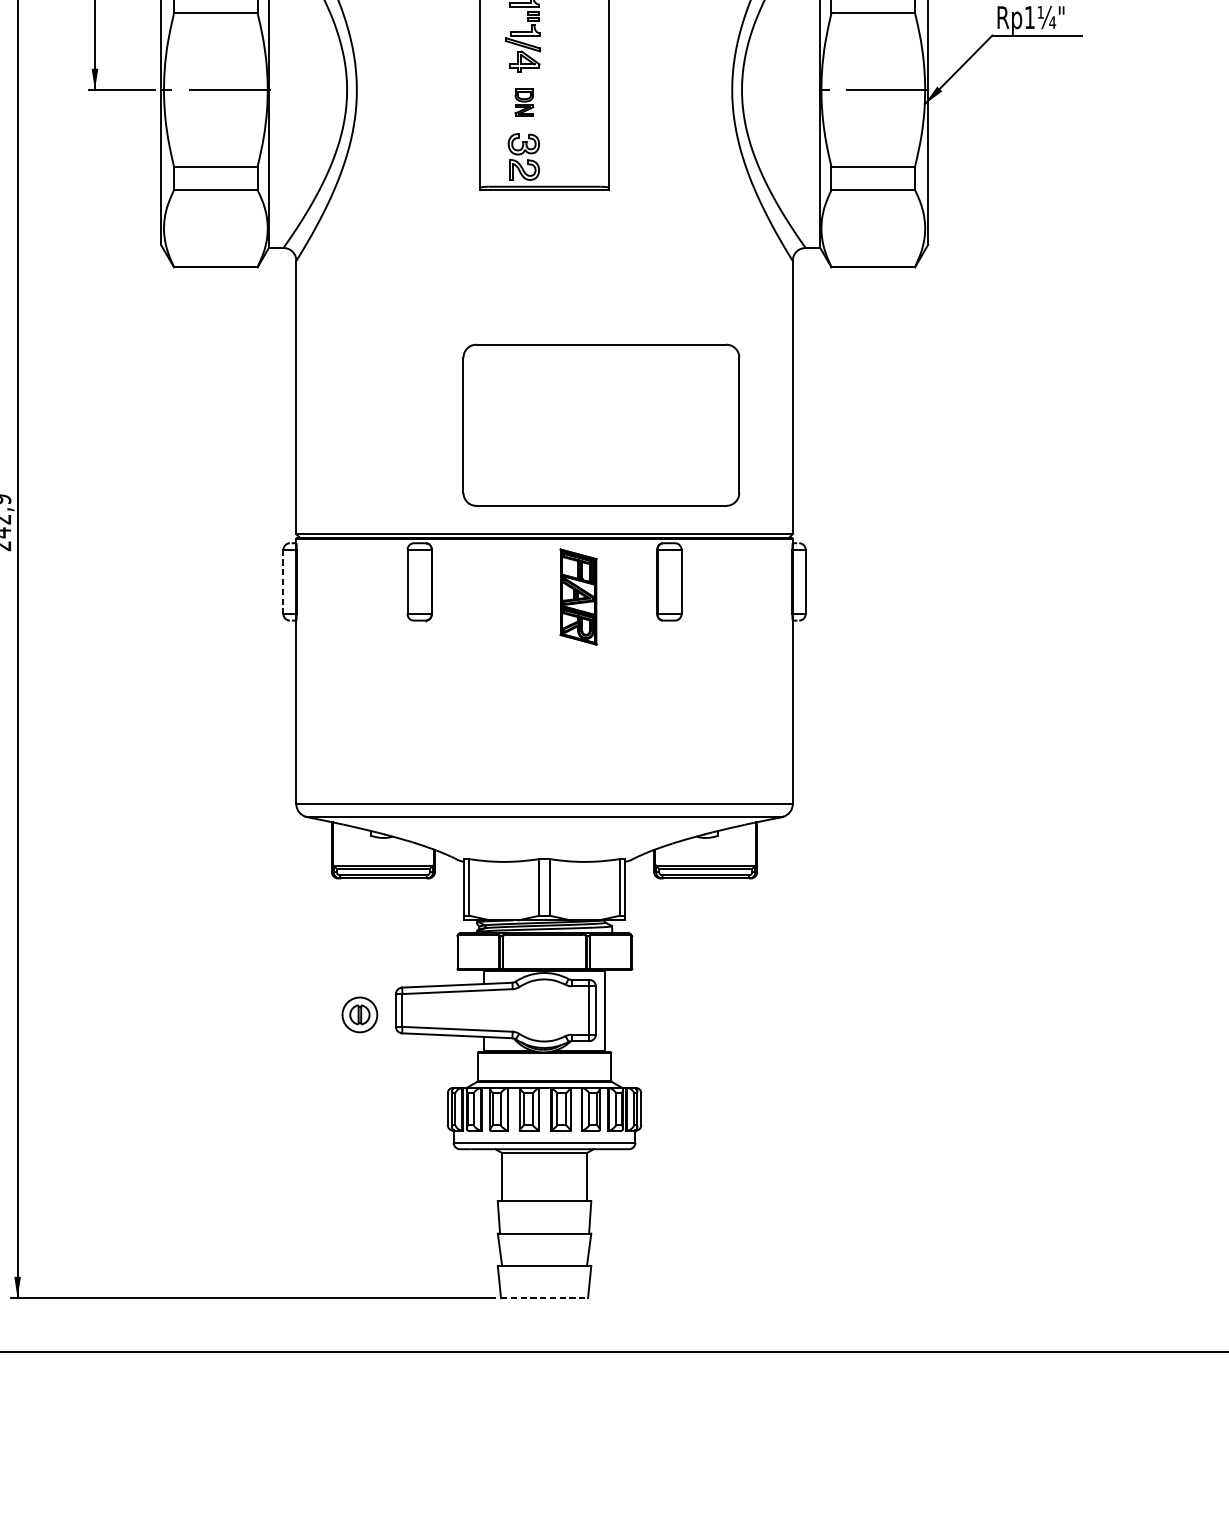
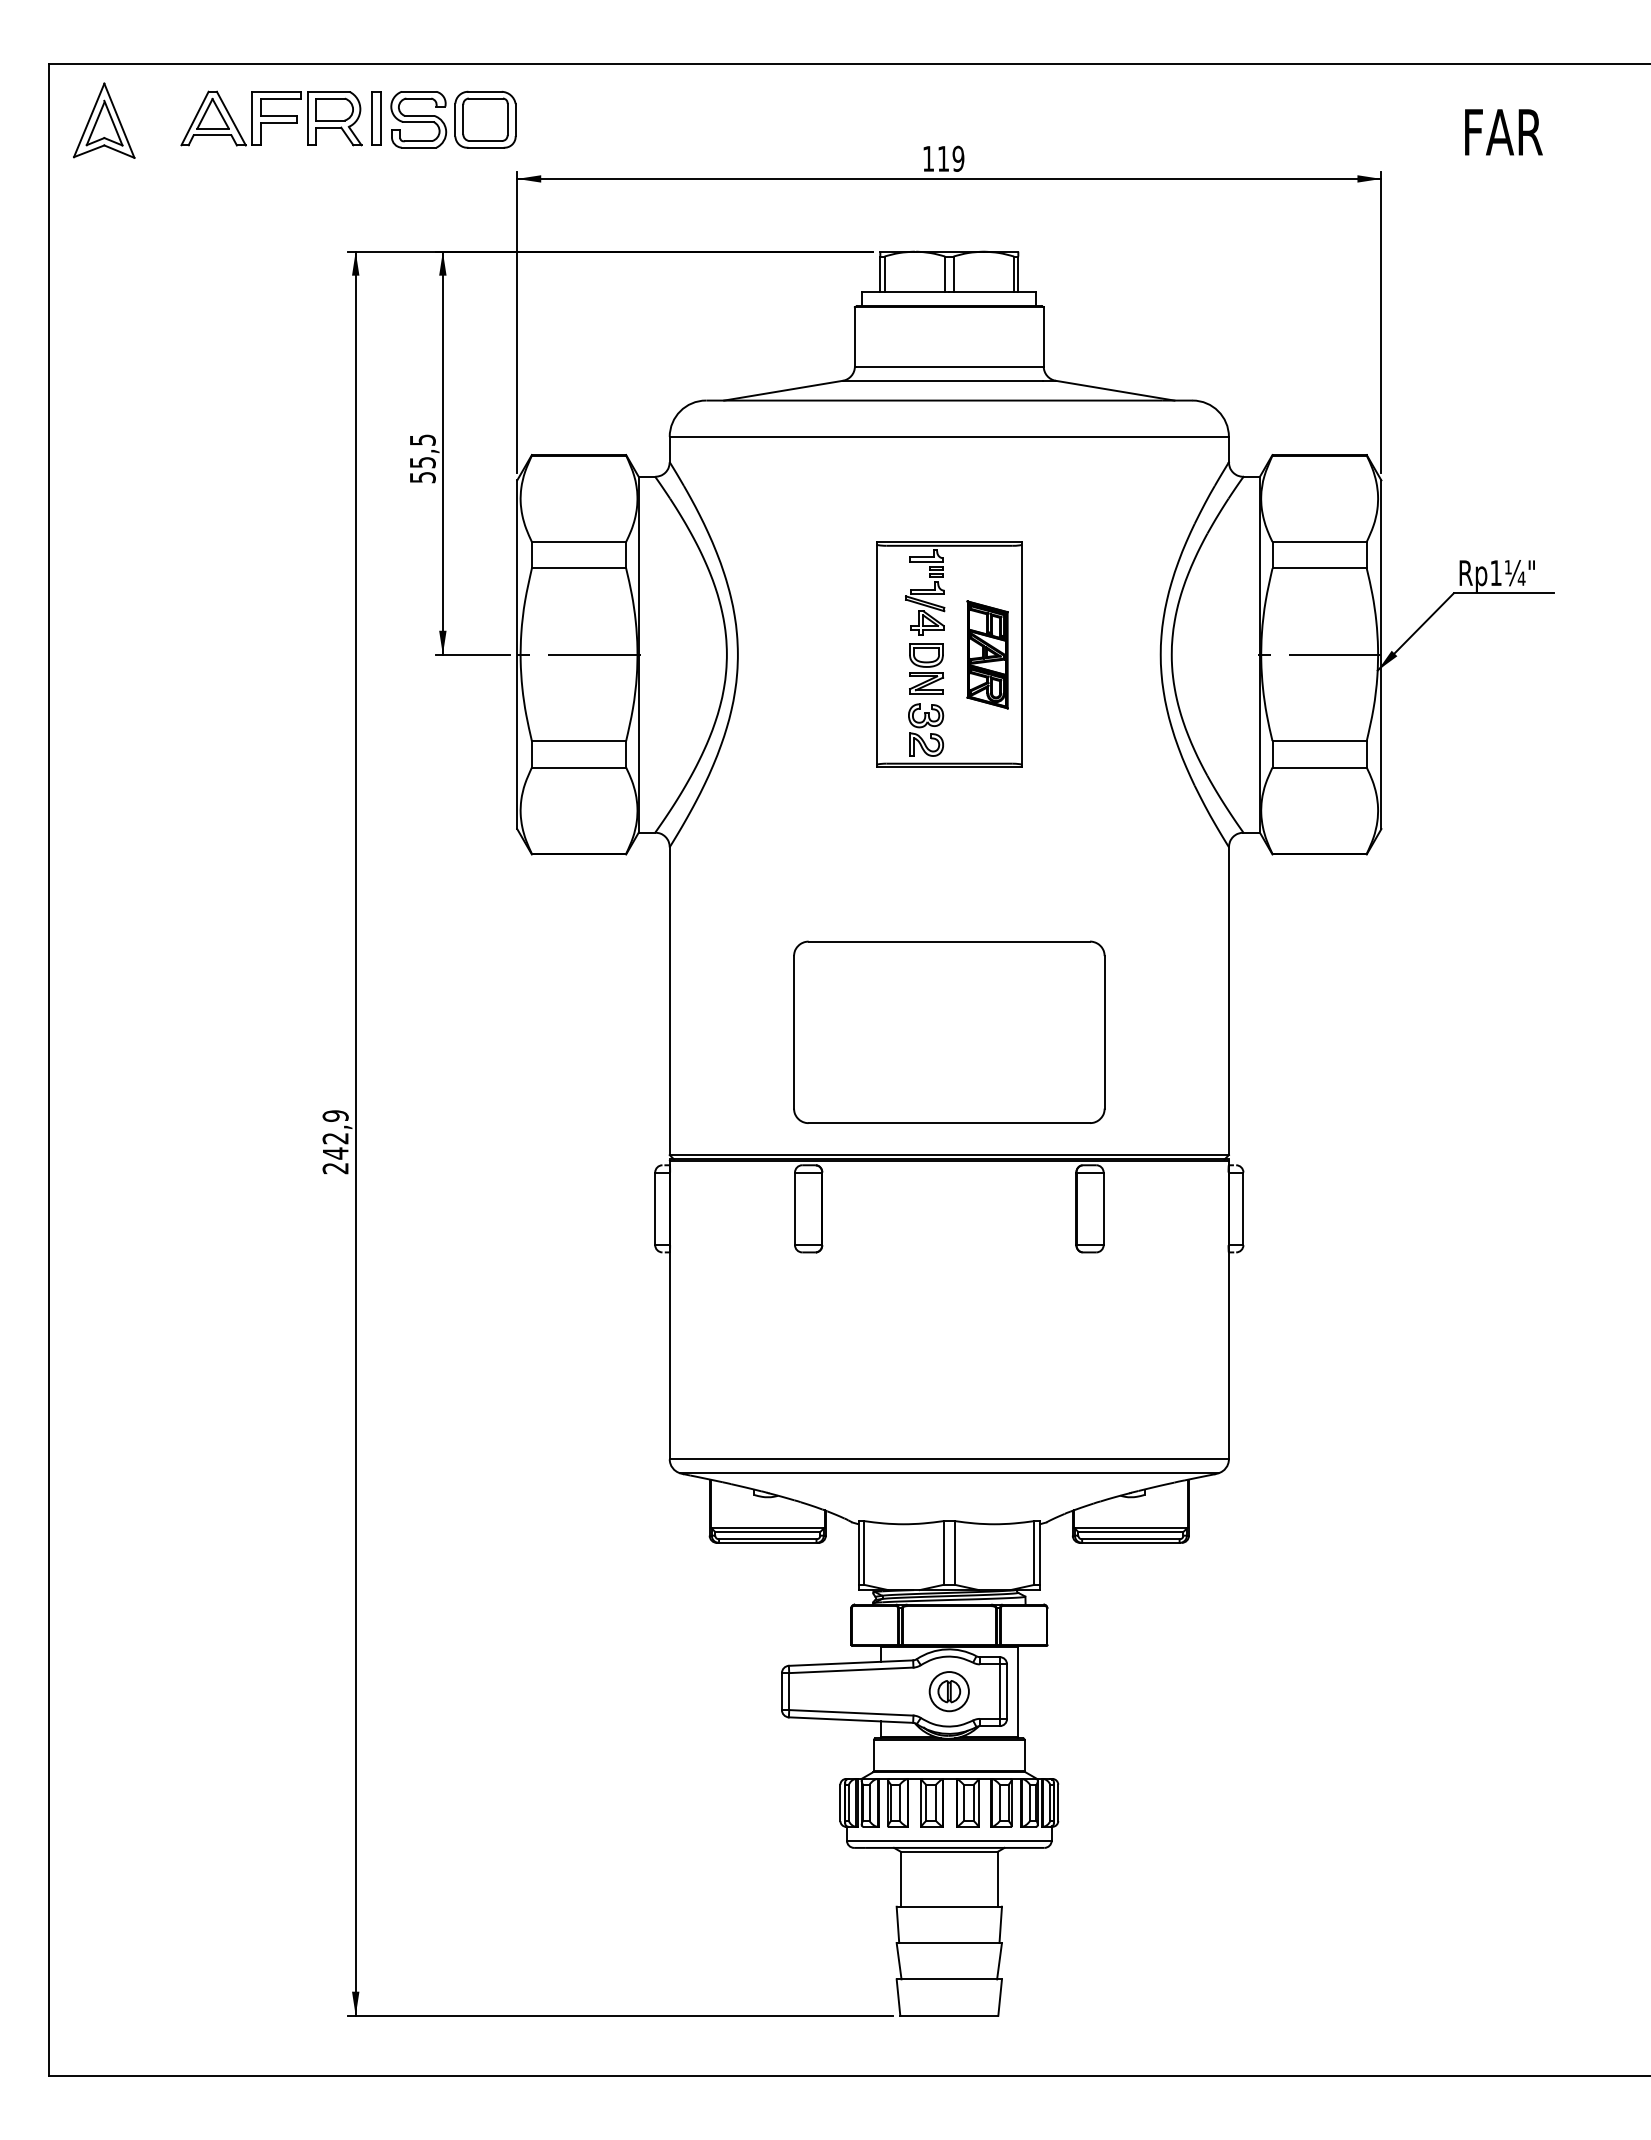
part: (524, 102) -> (926, 668), size x1.67
part: (601, 424) -> (949, 1031), moved
line: (283, 582) -> (655, 1209), dashed -> solid
part: (578, 596) -> (987, 654), moved
part: (359, 1014) -> (948, 1691), moved
line: (544, 1298) -> (949, 2015), dashed -> solid

